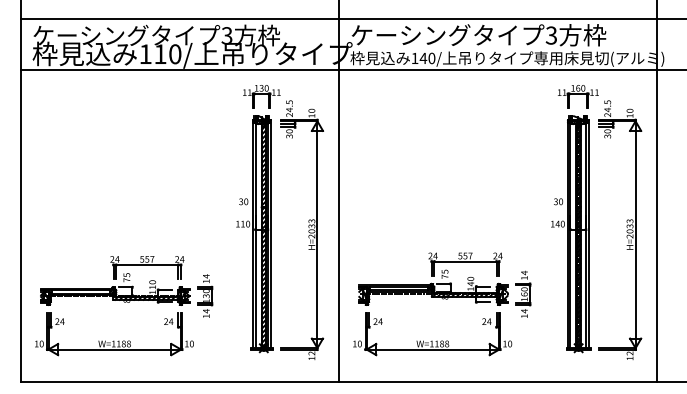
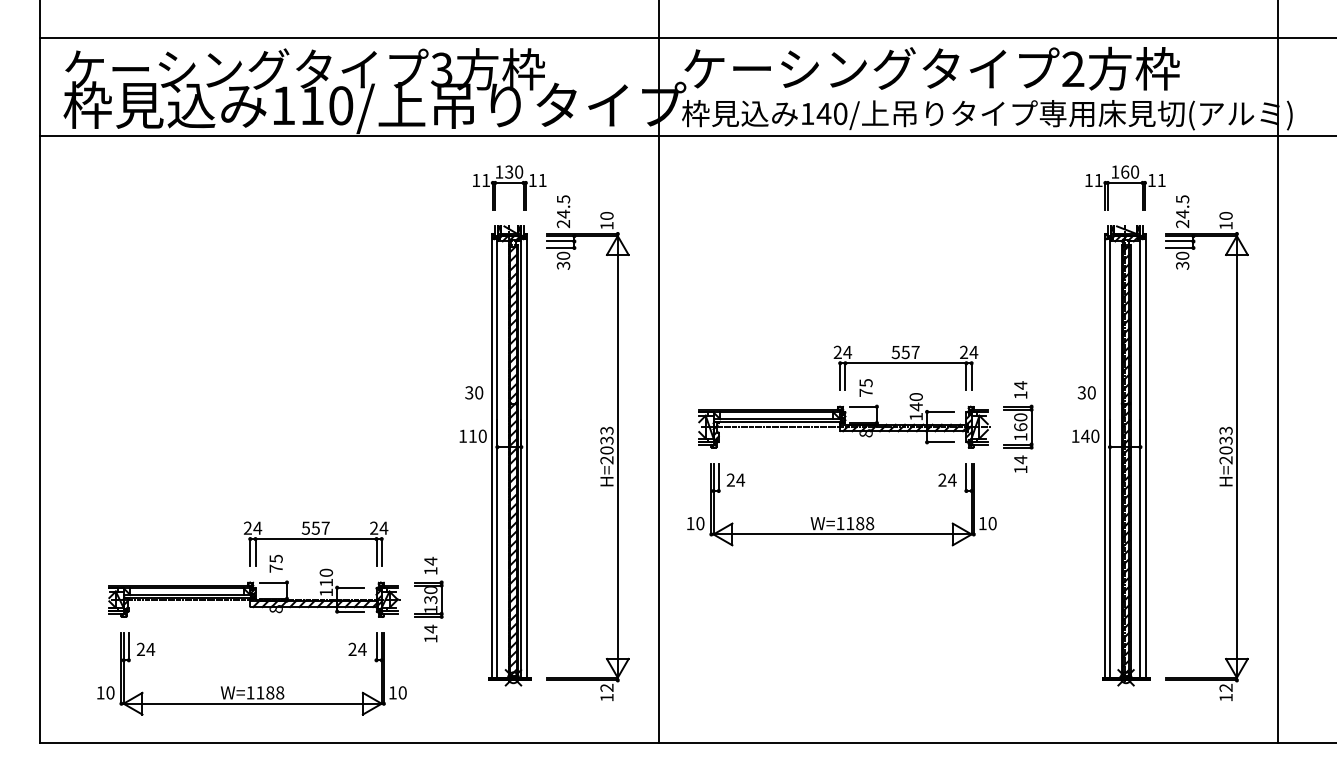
text: (551, 35) -> (1073, 69), 3 -> 2
part: (442, 304) -> (861, 446), moved
part: (124, 306) -> (271, 619), moved

